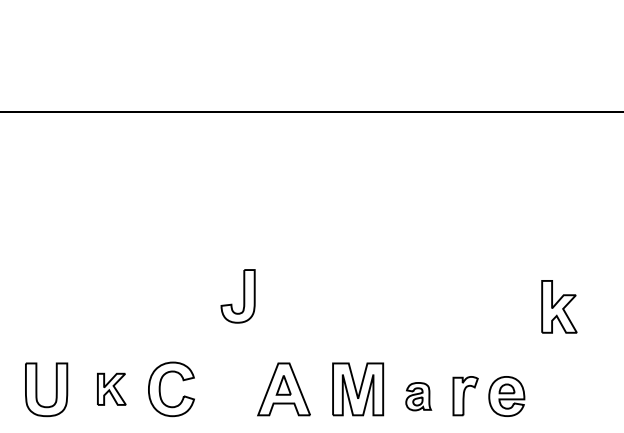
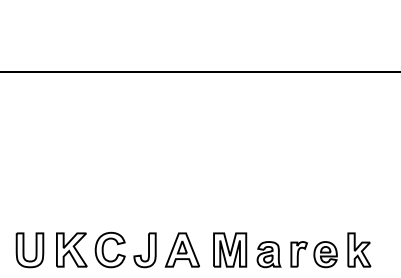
part: (237, 296) -> (144, 250), moved
part: (559, 306) -> (359, 249), moved
part: (111, 388) -> (71, 249), size x1.67
part: (417, 396) -> (268, 254), size x1.43

